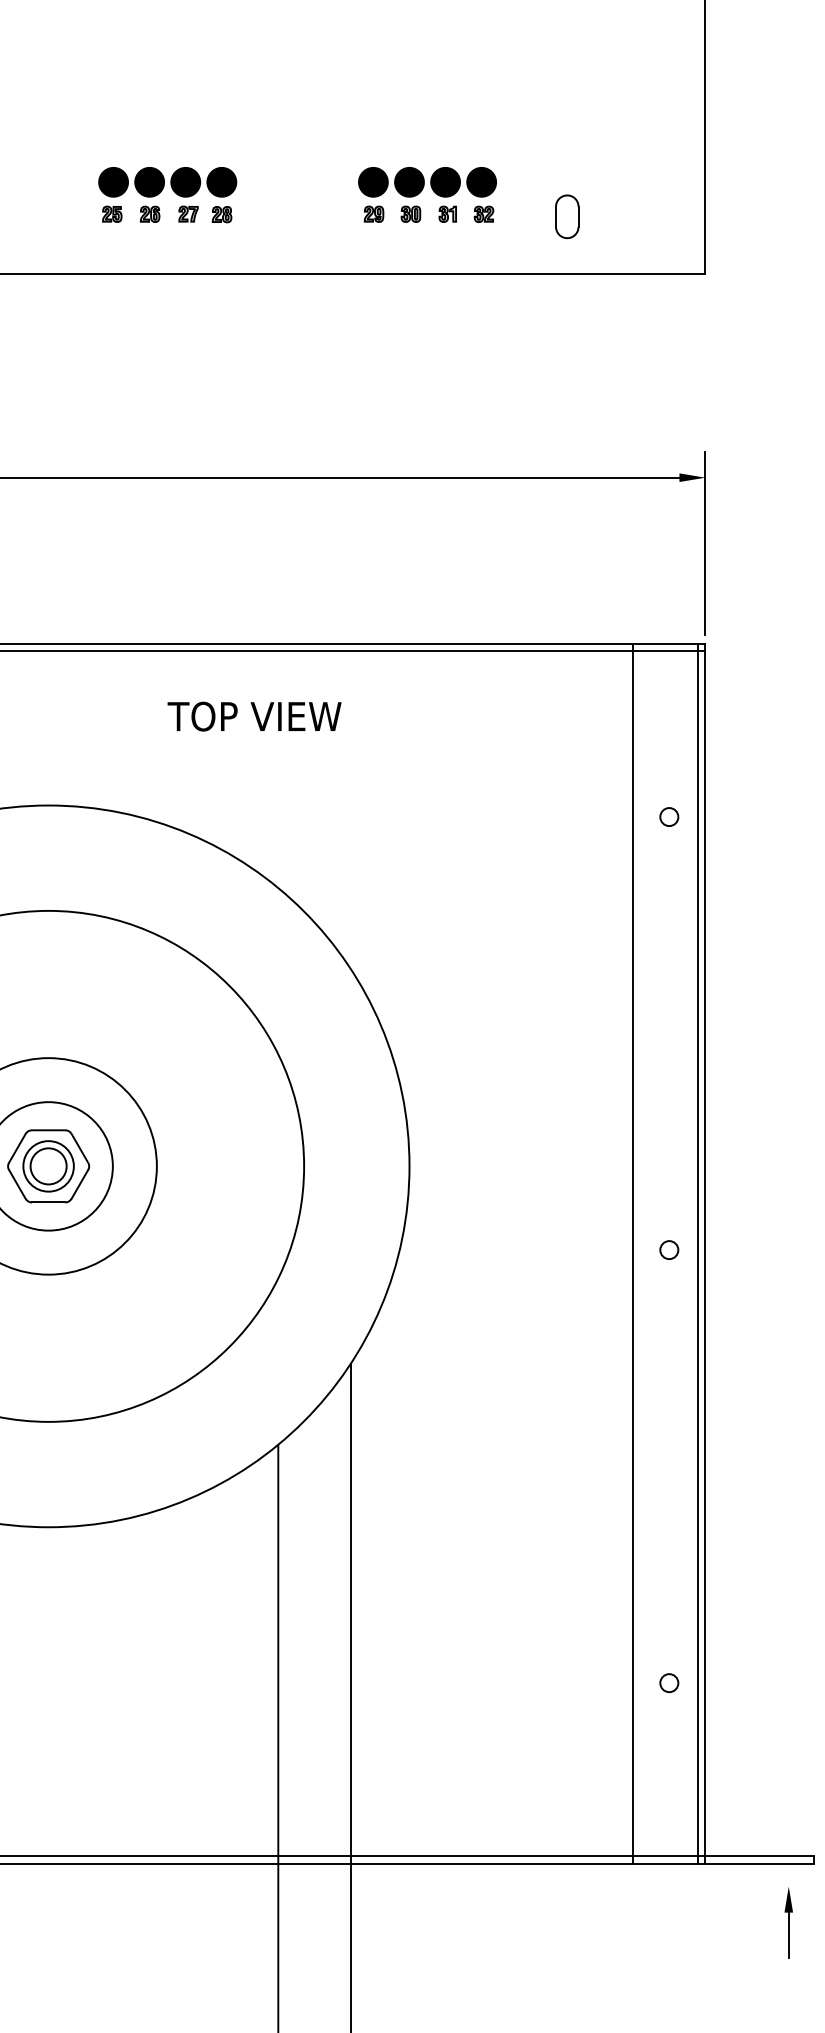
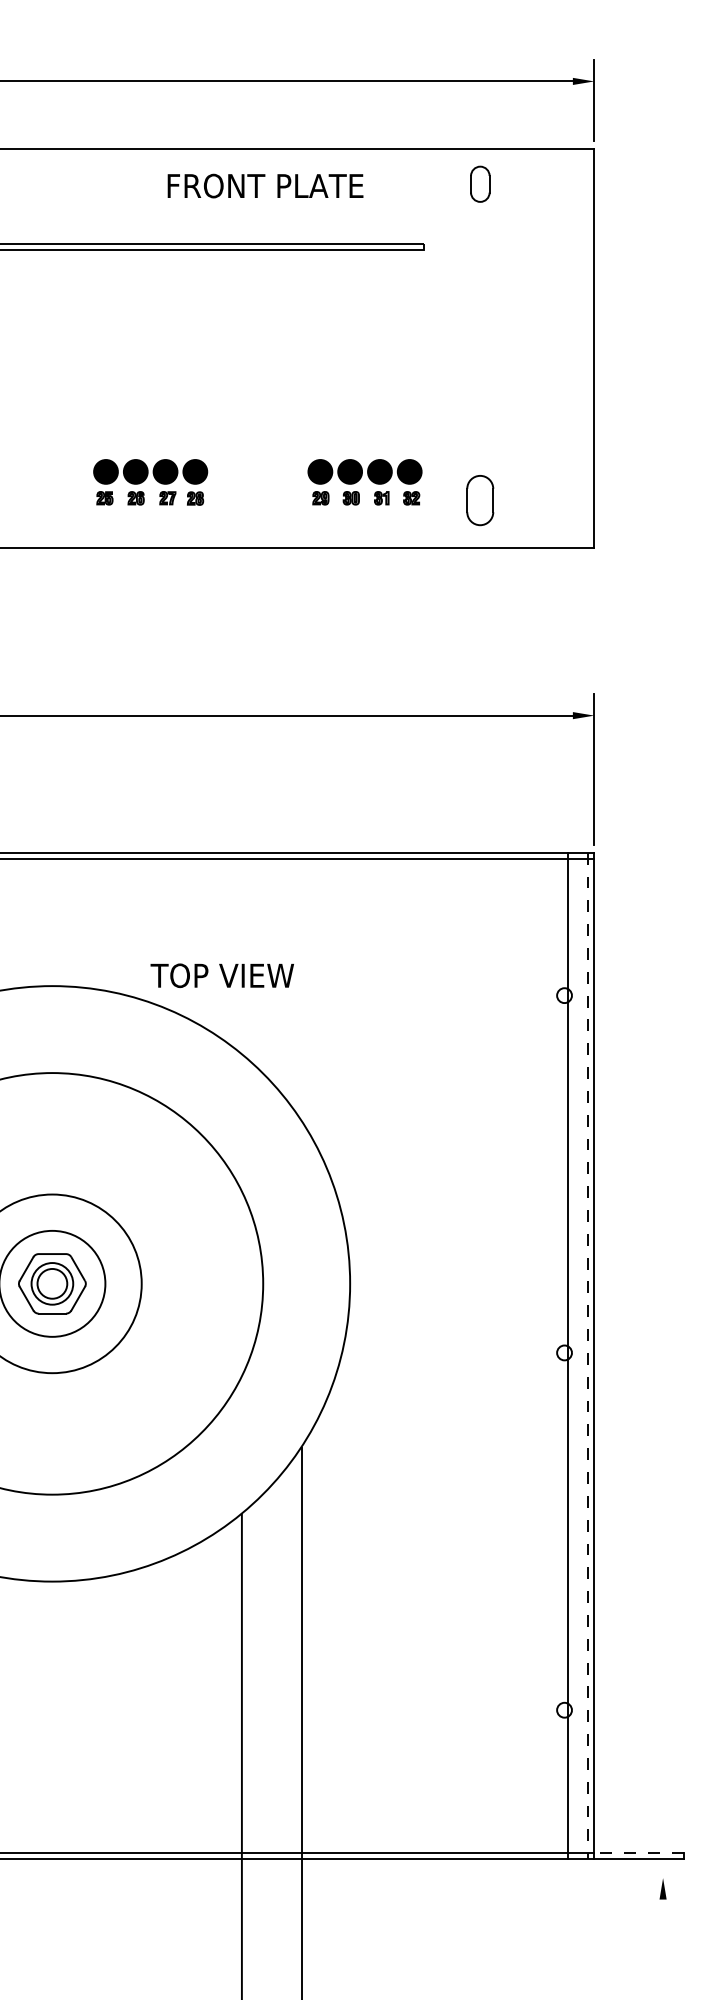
part: (567, 215) -> (480, 499), size x1.4
text: (253, 716) -> (221, 975), moved
line: (632, 1253) -> (567, 1355), moved
line: (698, 1254) -> (588, 1356), solid -> dashed
line: (758, 1856) -> (638, 1853), solid -> dashed
line: (789, 1935) -> (663, 1918), removed

